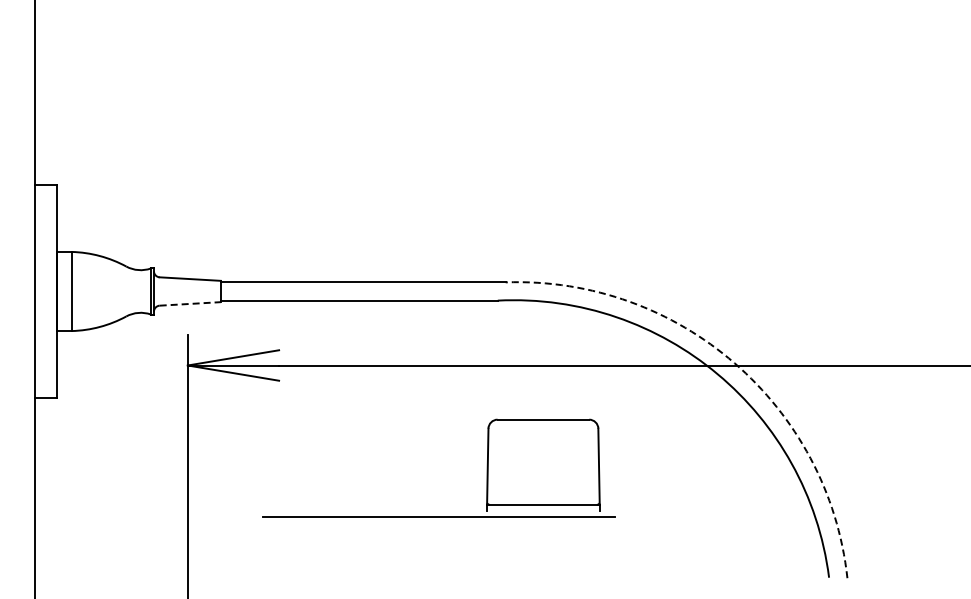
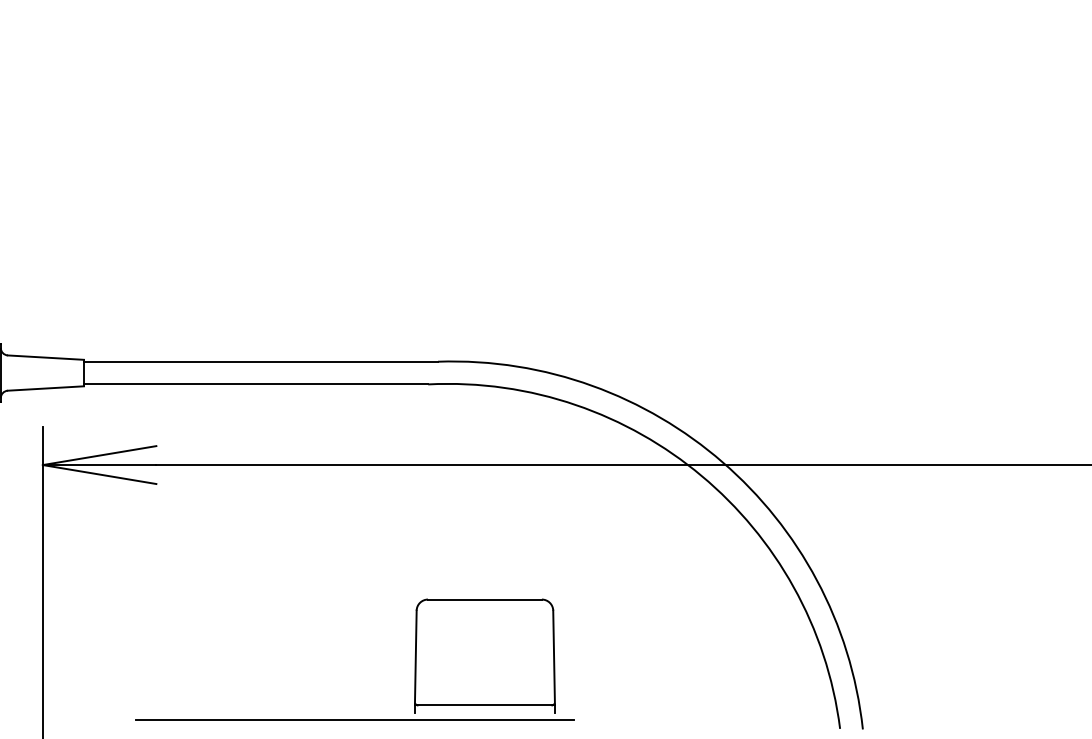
line: (190, 303) -> (46, 387), dashed -> solid
arc: (734, 363) -> (722, 462), dashed -> solid
part: (486, 467) -> (414, 659), moved

